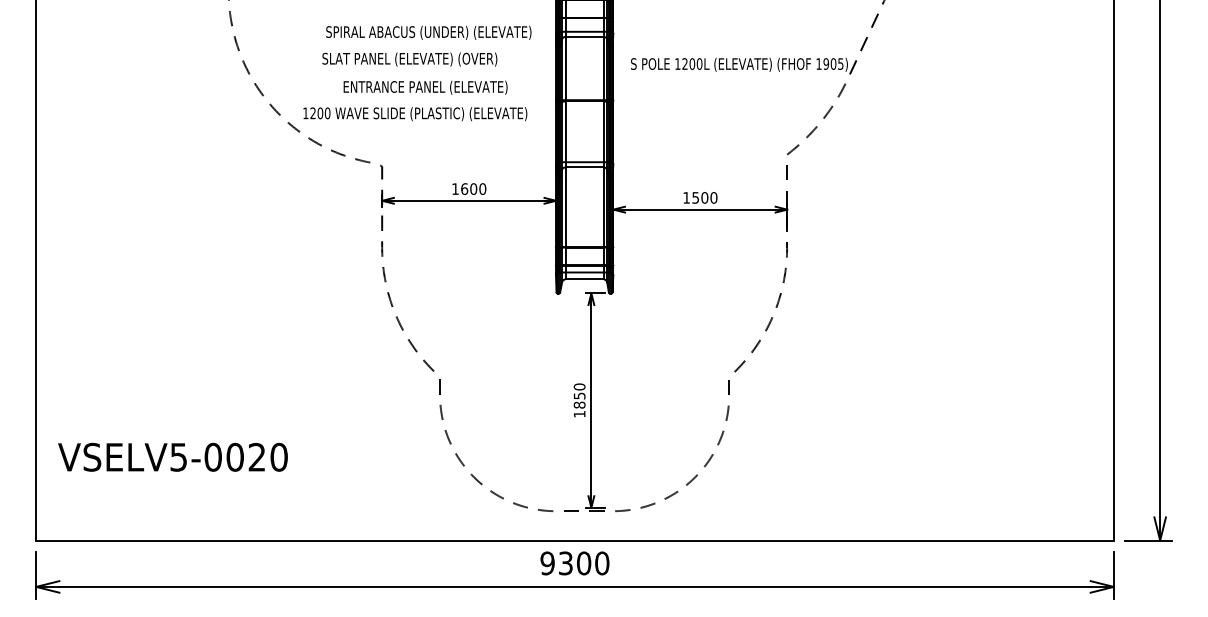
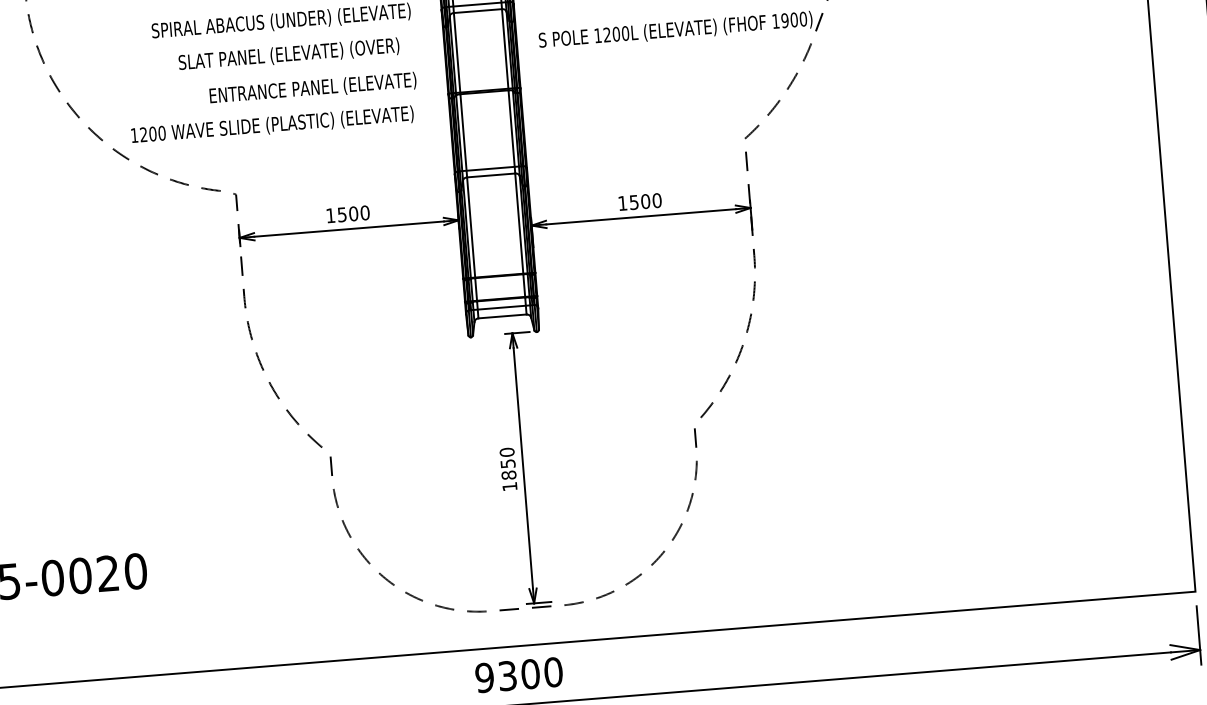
text: (409, 59) -> (288, 54), moved
text: (840, 63) -> (802, 18), 1905) -> 1900)
text: (425, 87) -> (312, 88), moved
text: (464, 188) -> (342, 214), 1600 -> 1500

